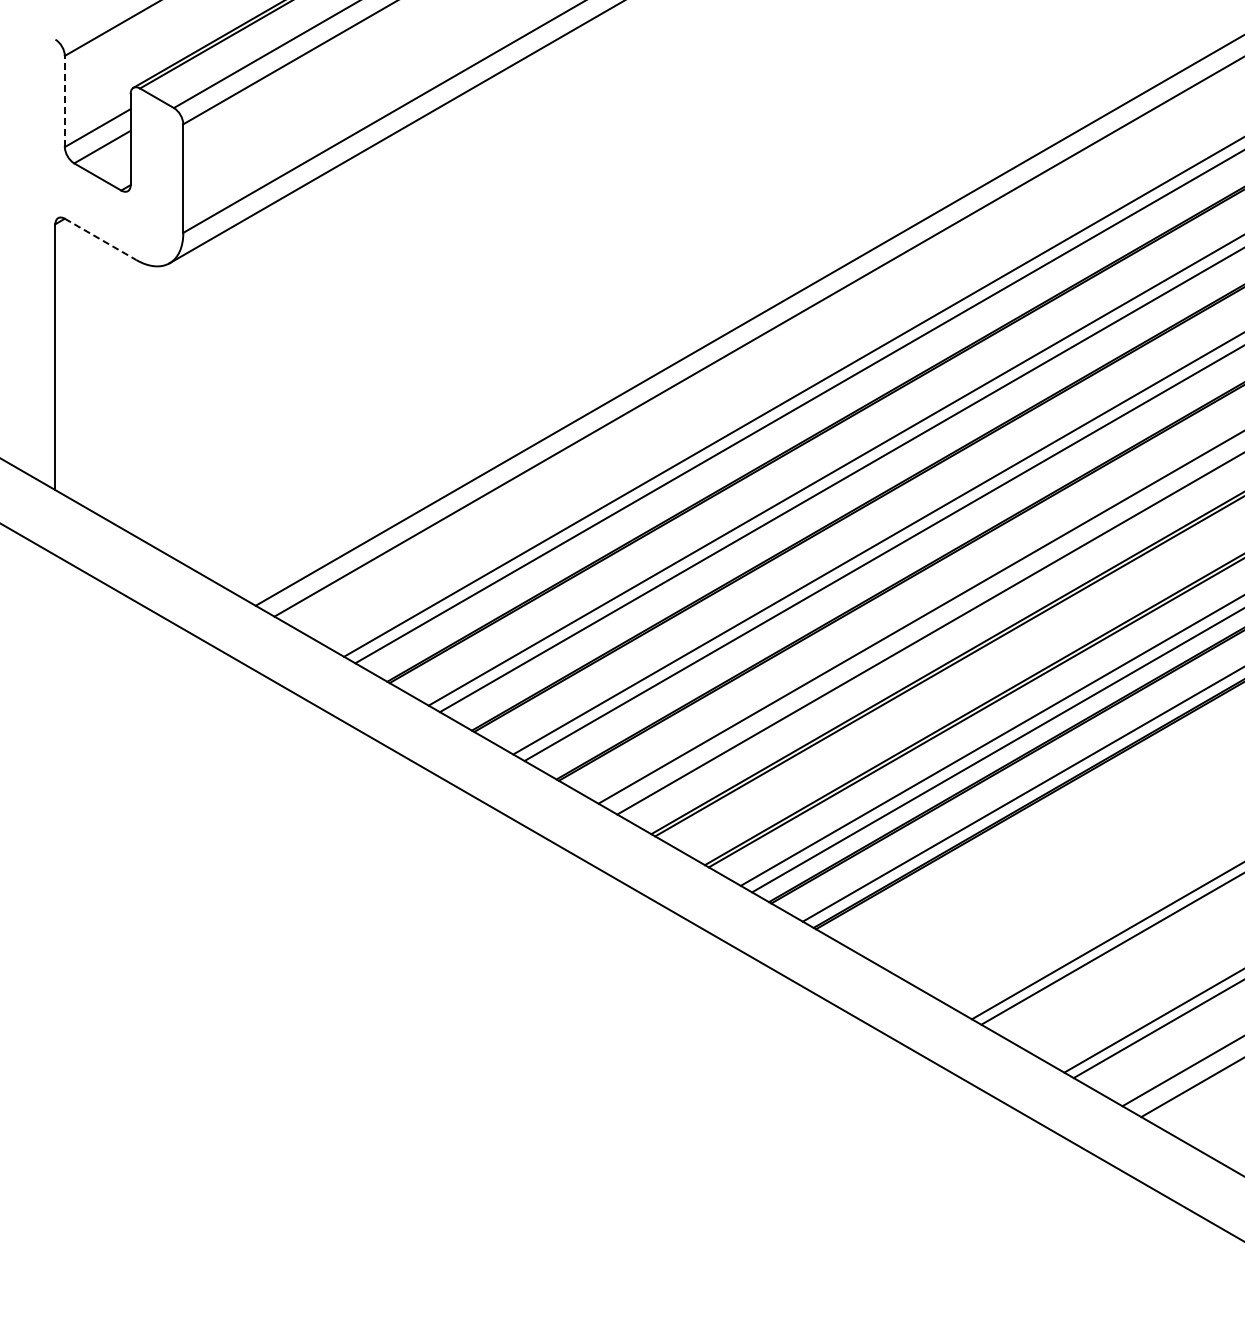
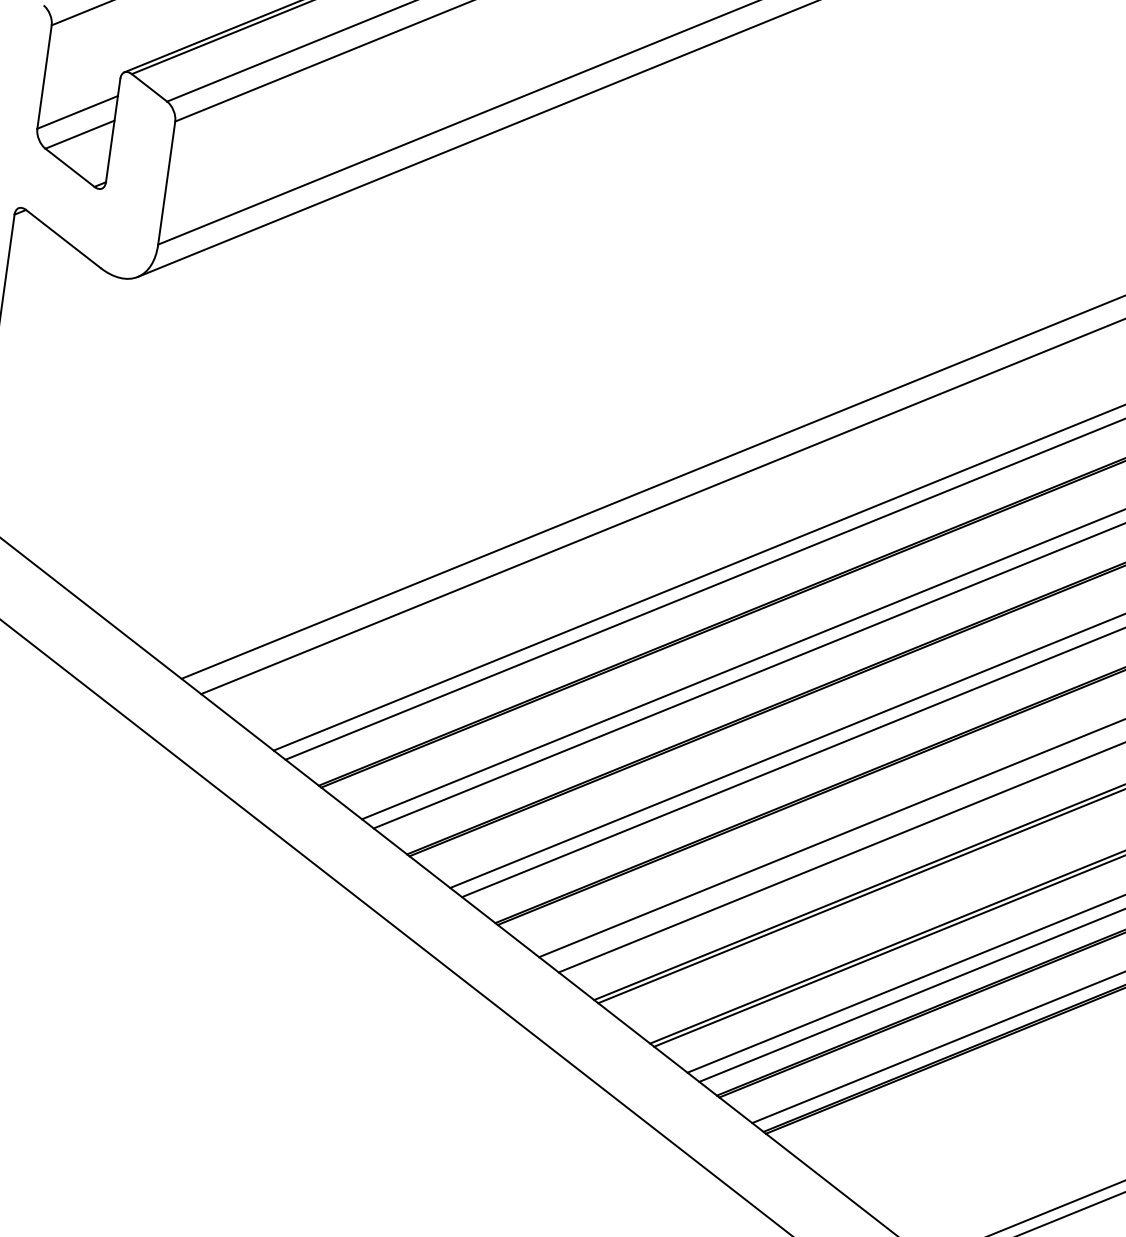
line: (64, 101) -> (44, 76), dashed -> solid
line: (101, 239) -> (64, 239), dashed -> solid

